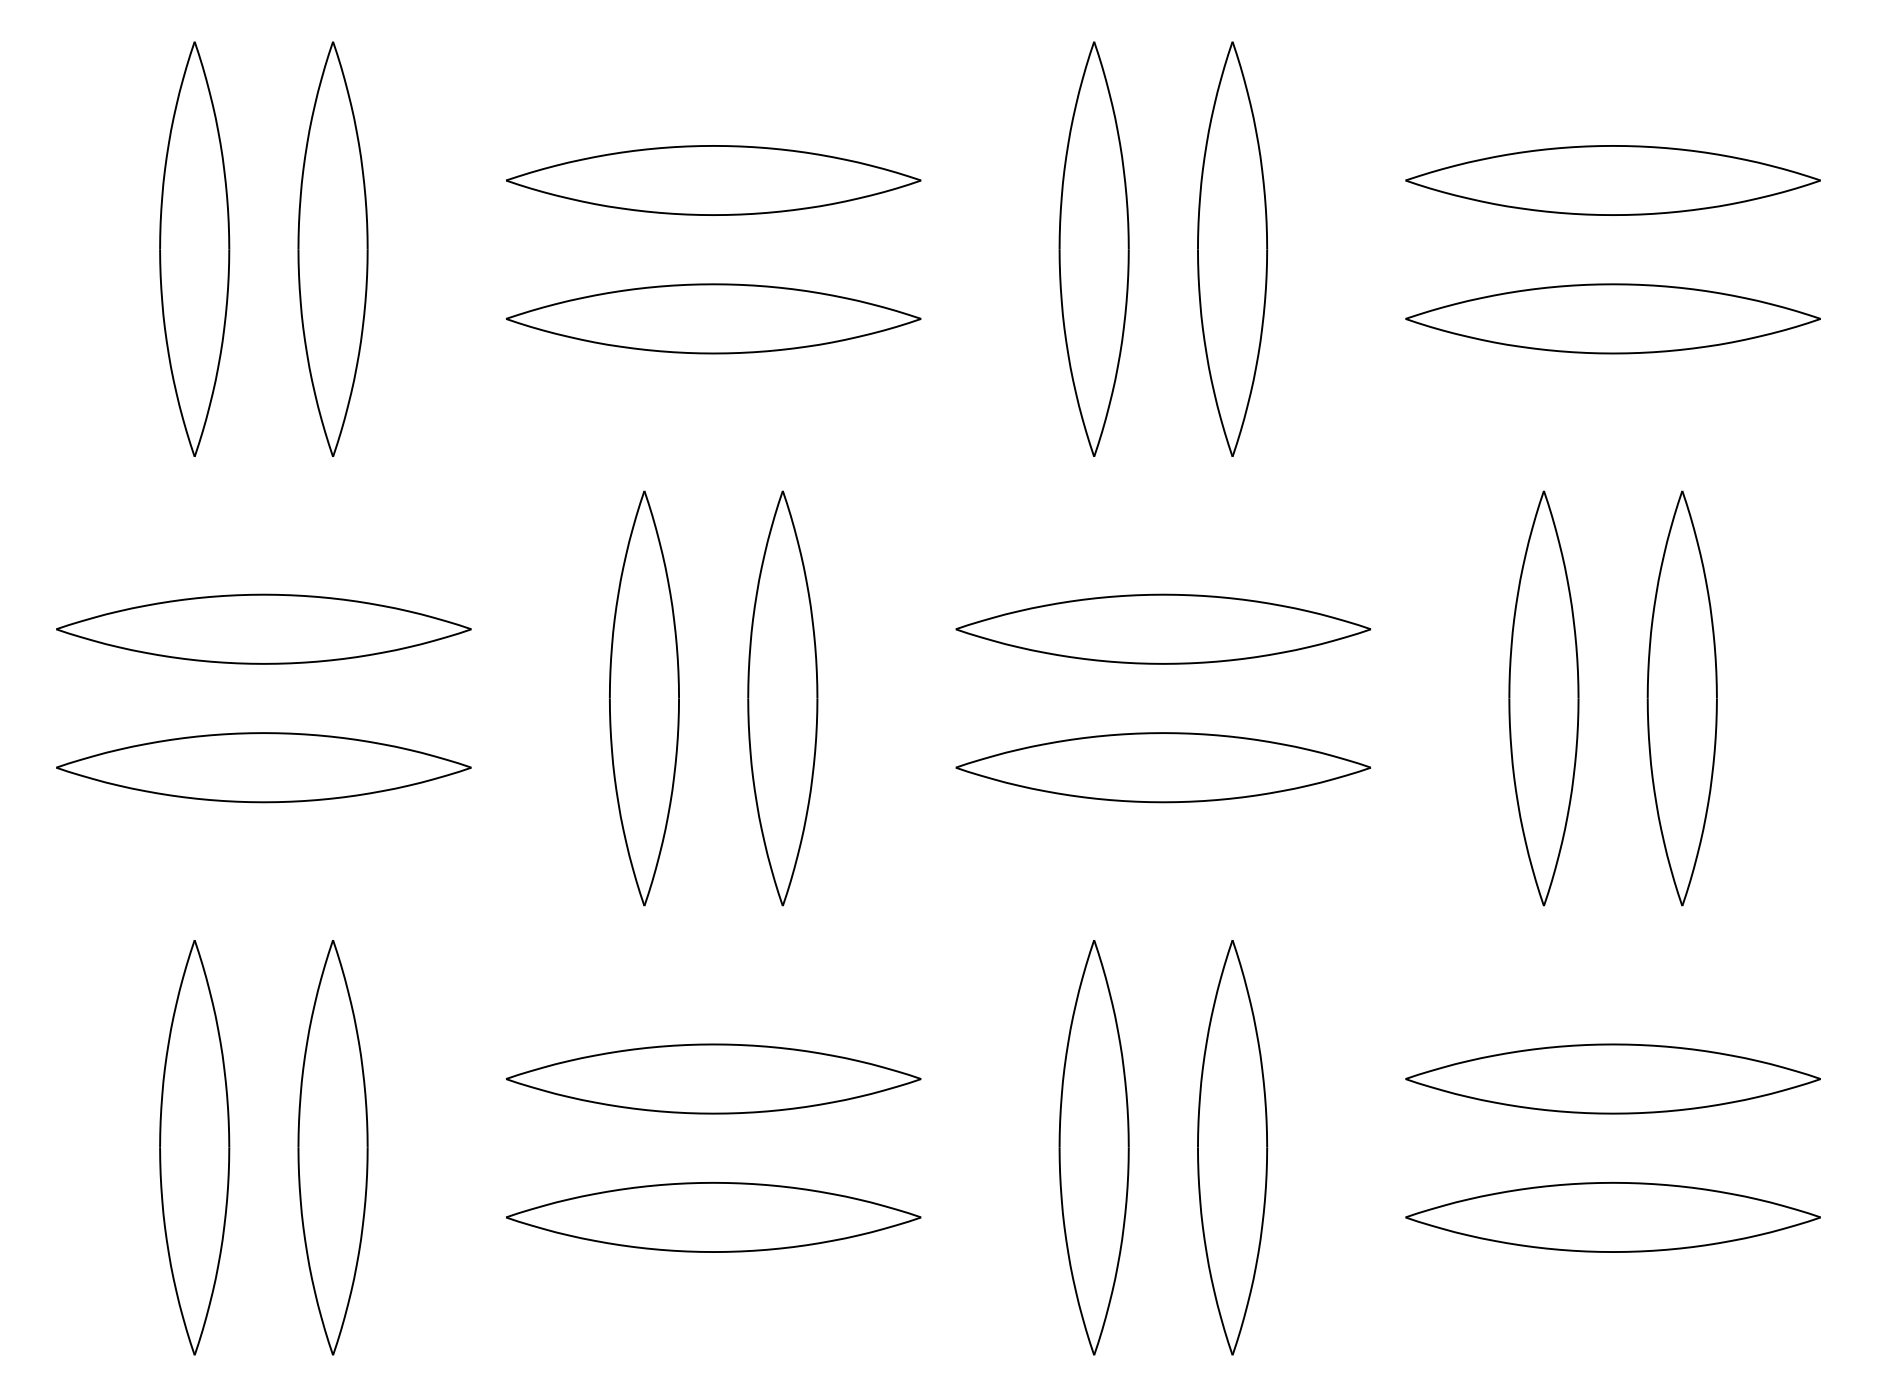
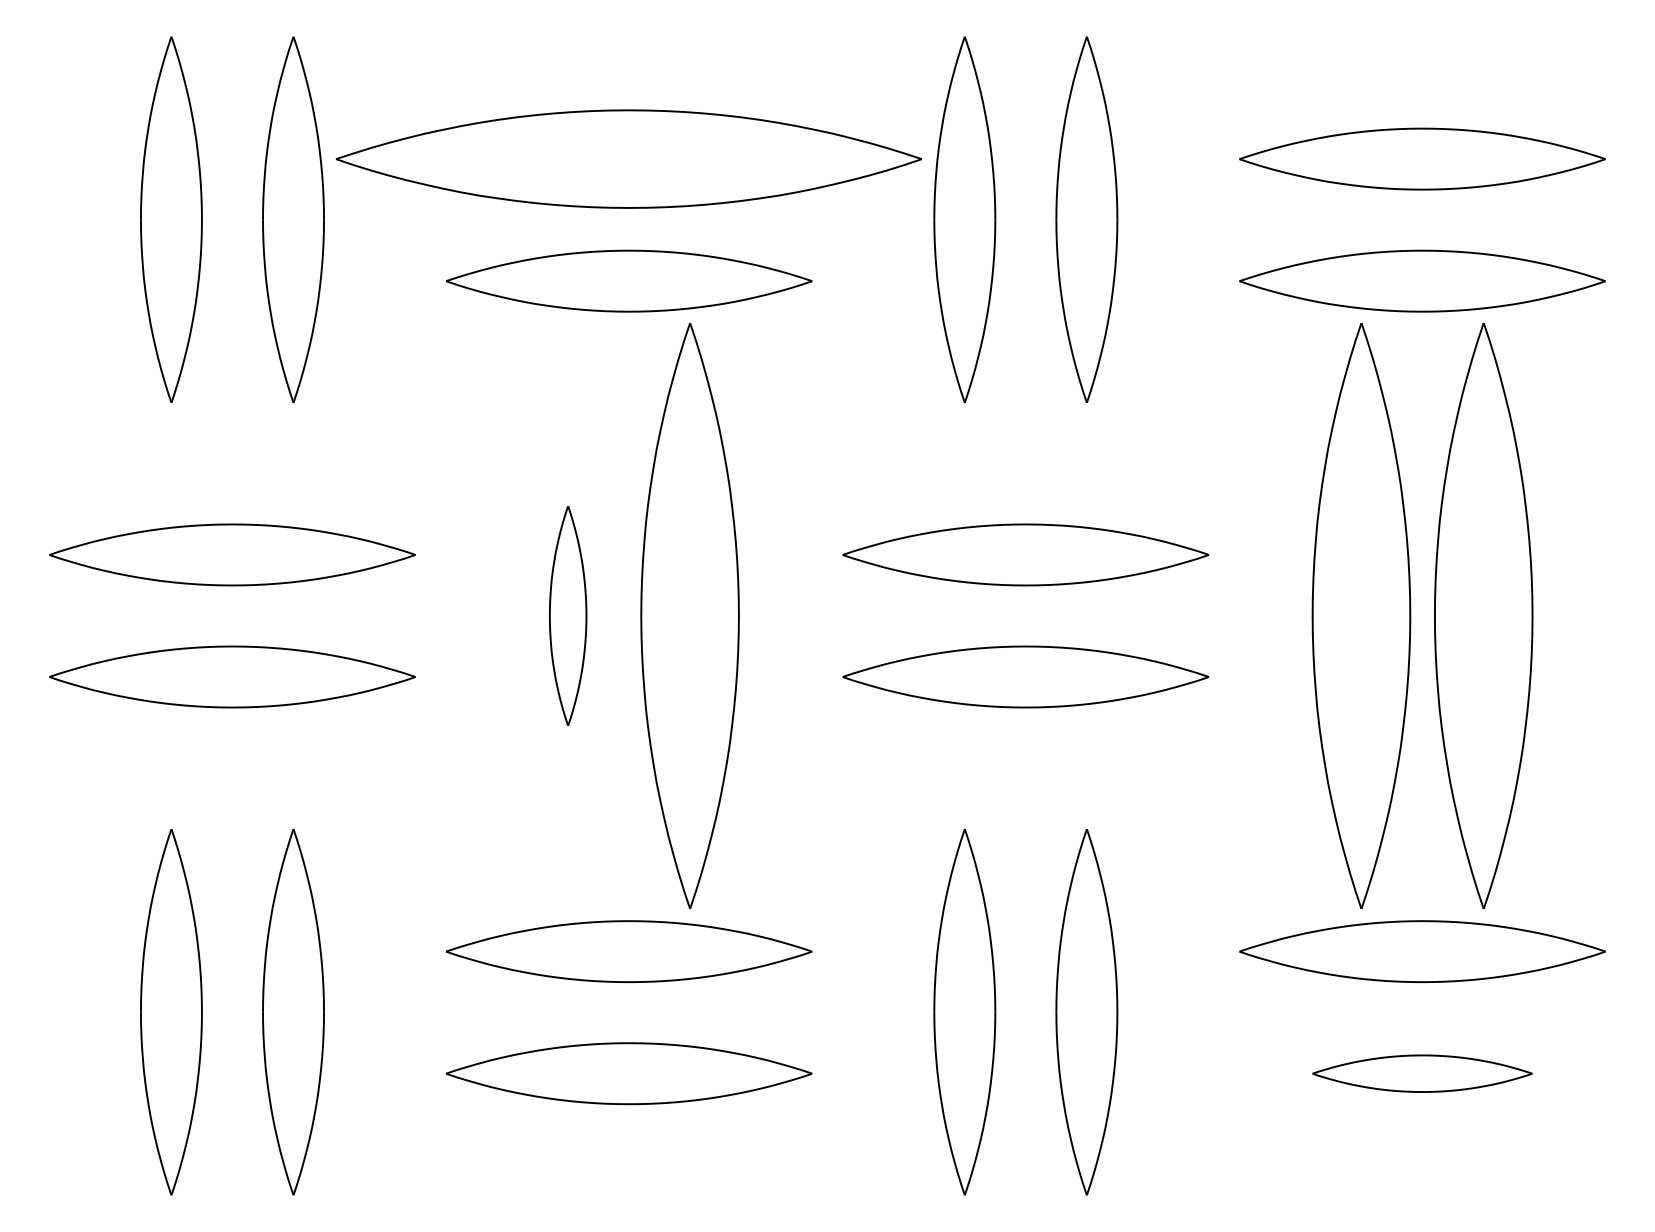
part: (713, 180) -> (629, 159), size x1.6
part: (644, 698) -> (568, 616), size x0.6
part: (782, 698) -> (689, 616), size x1.6
part: (1543, 698) -> (1361, 616), size x1.6
part: (1681, 698) -> (1482, 616), size x1.6
part: (1612, 1217) -> (1421, 1073), size x0.6

